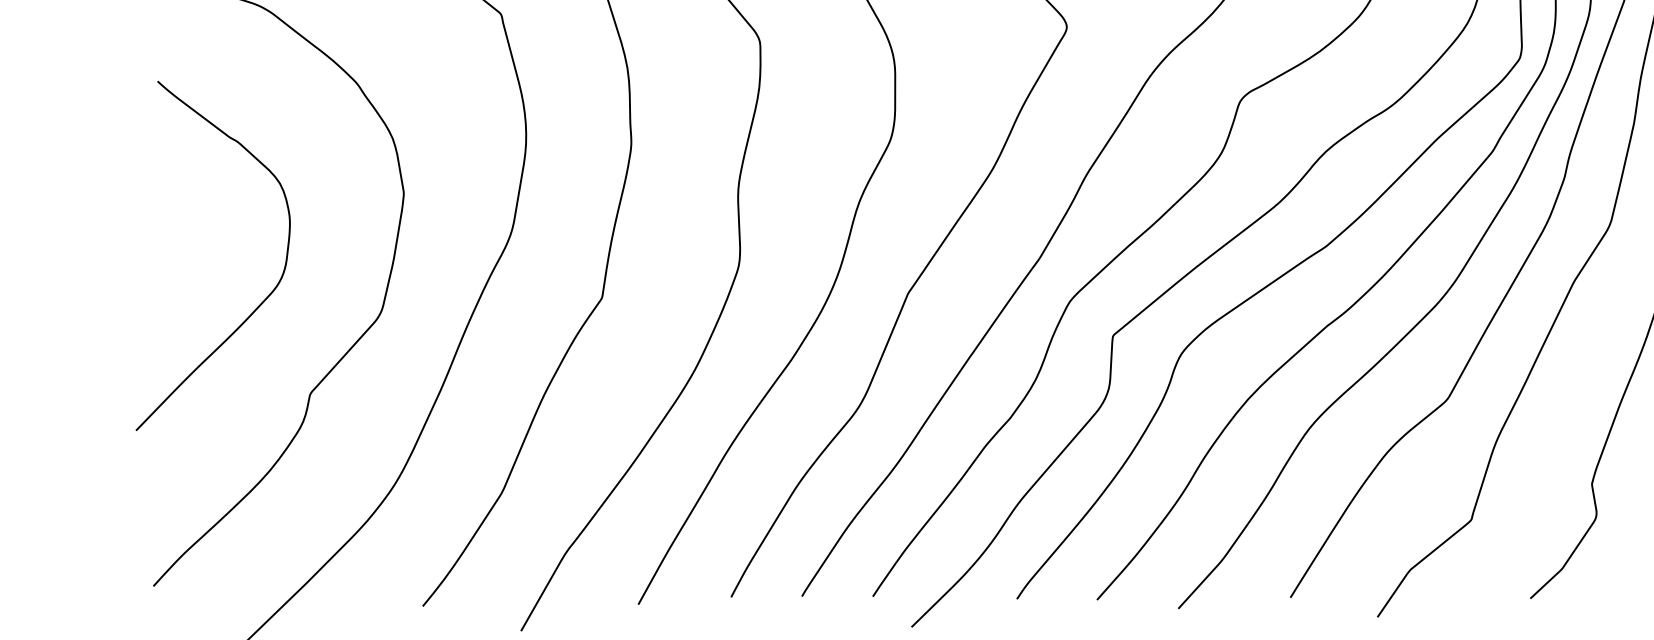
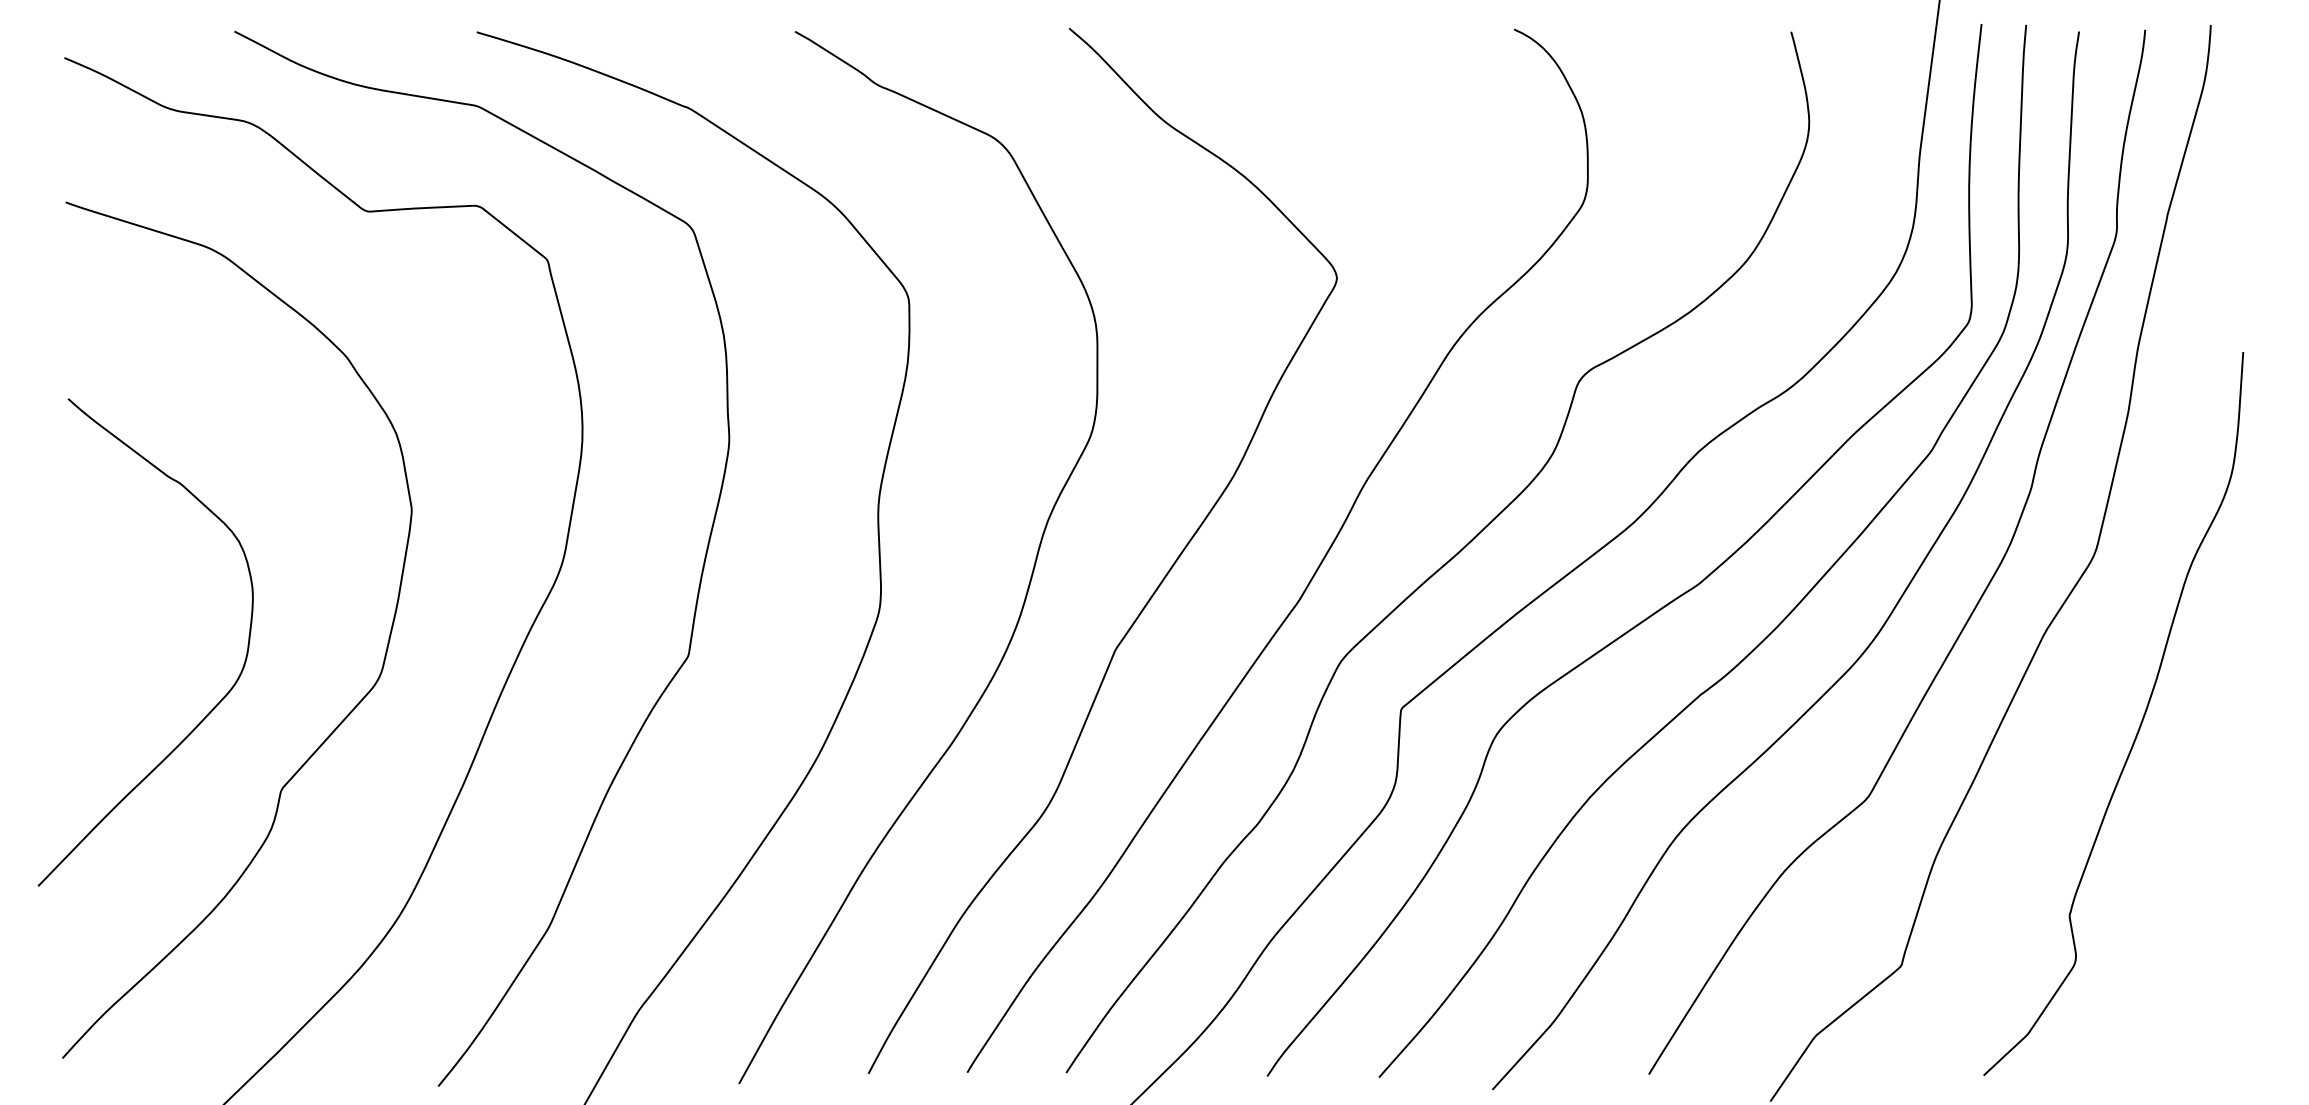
curve: (261, 303) -> (212, 708), moved

